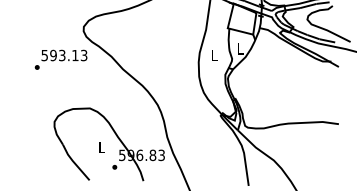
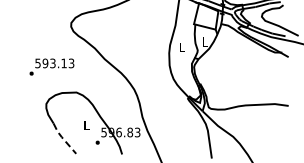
text: (60, 59) -> (51, 66), moved
line: (74, 162) -> (63, 138), solid -> dashed

